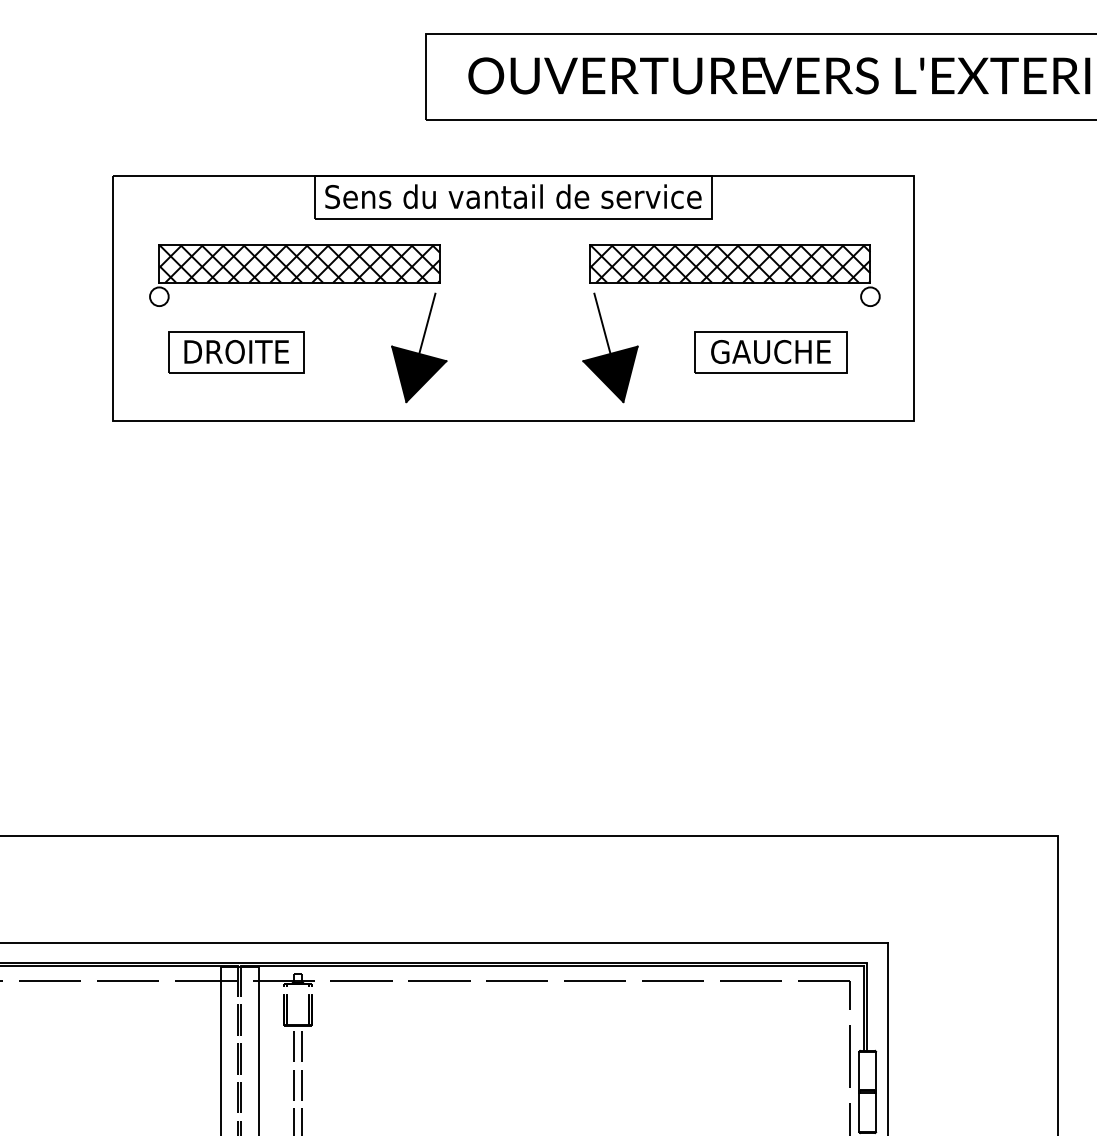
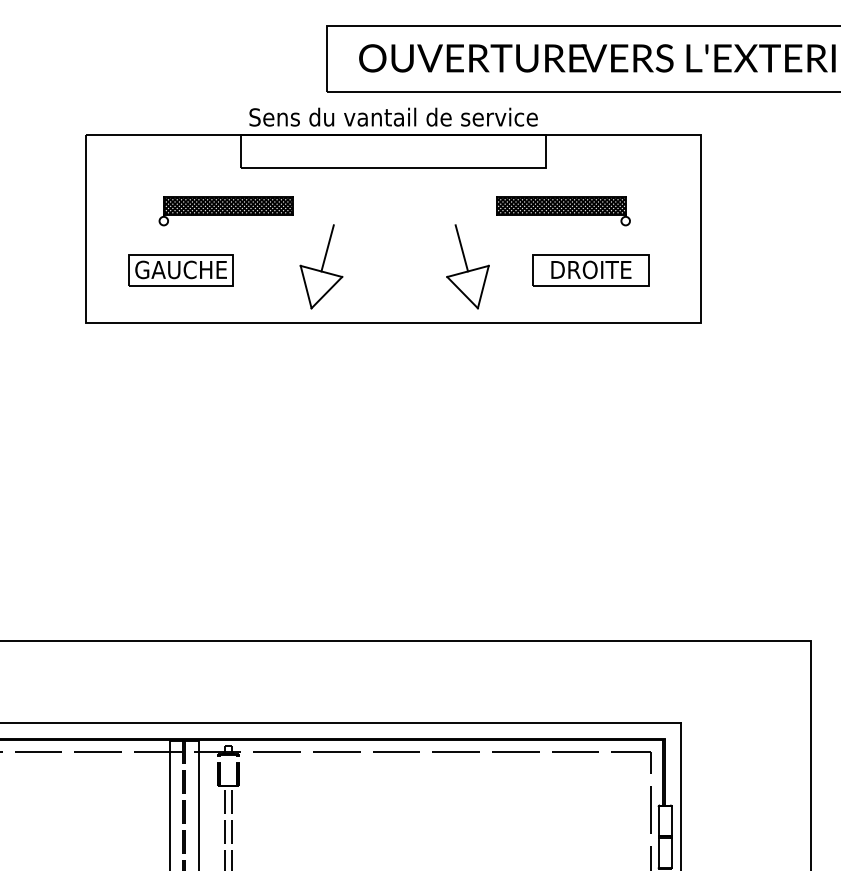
text: (513, 196) -> (393, 117), moved
part: (294, 275) -> (225, 211), size x0.6
part: (734, 275) -> (563, 211), size x0.6
text: (235, 351) -> (180, 269), DROITE -> GAUCHE
text: (770, 351) -> (590, 269), GAUCHE -> DROITE
fill: (419, 374) -> (321, 287), removed
fill: (610, 374) -> (468, 287), removed

